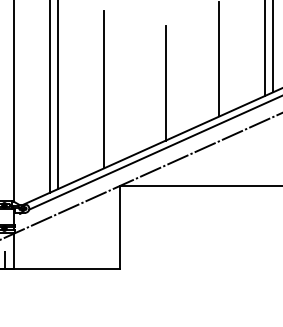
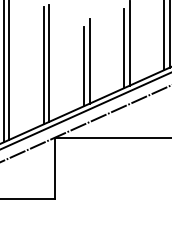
line: (211, 66) -> (123, 48), added
line: (111, 85) -> (49, 62), added
line: (157, 90) -> (83, 66), added

